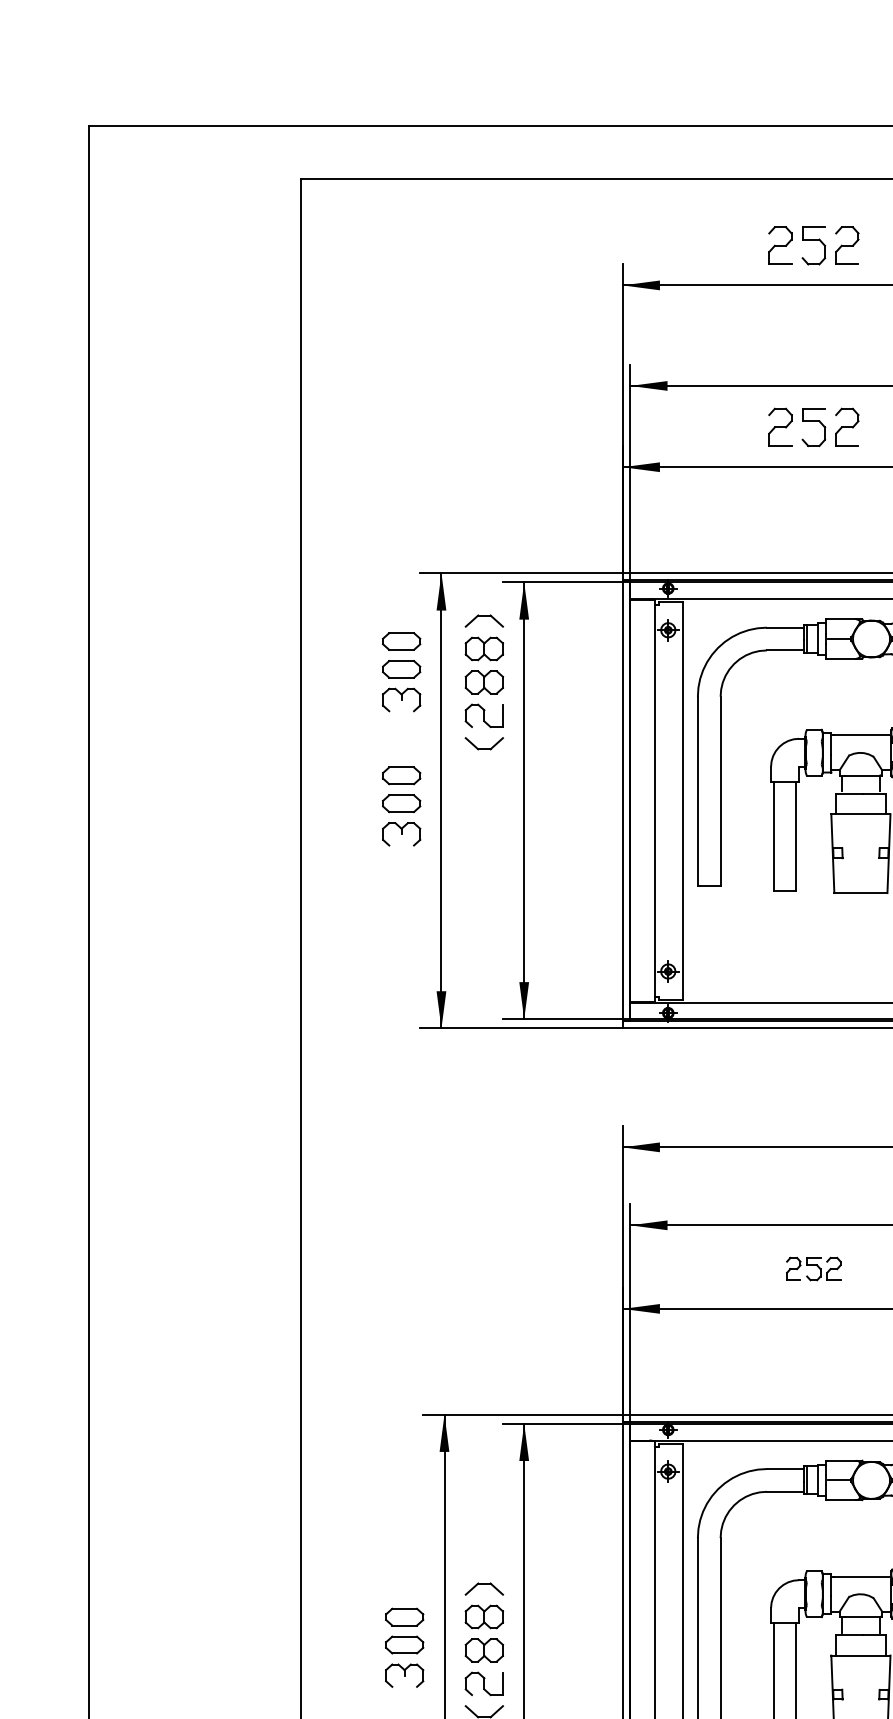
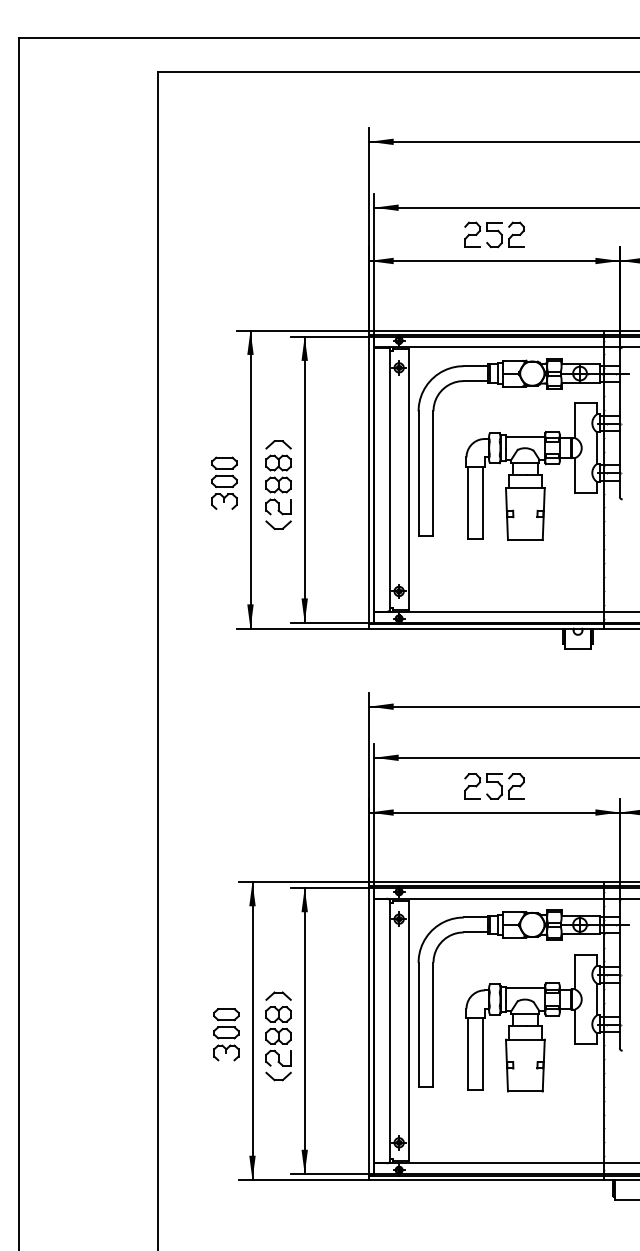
part: (813, 245) -> (494, 115), removed
part: (401, 670) -> (224, 394), removed
part: (484, 681) -> (278, 484), moved
part: (813, 1269) -> (494, 786), size x1.67

